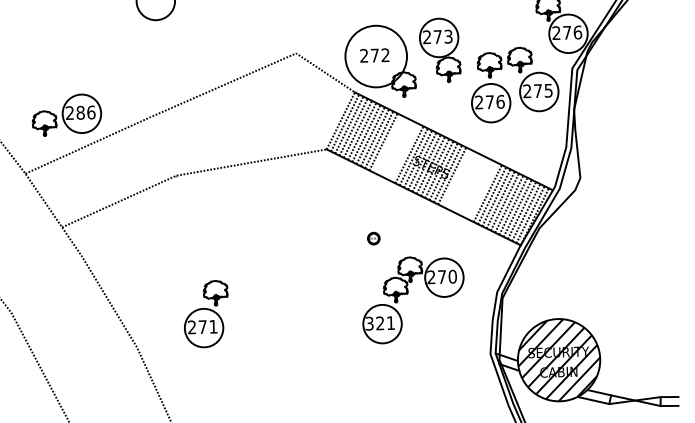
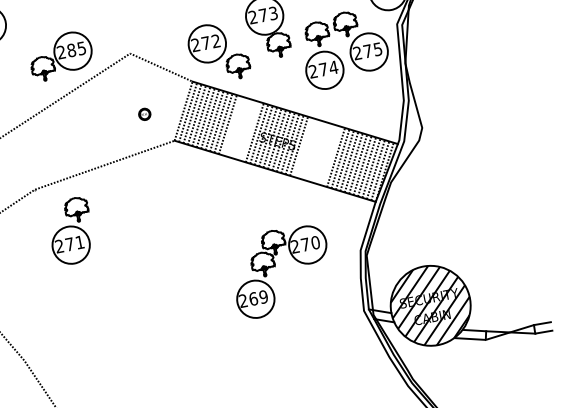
part: (225, 44) -> (61, 56), added
circle: (375, 56) -> (206, 43), size x0.62
text: (500, 101) -> (333, 67), 276 -> 274
part: (373, 238) -> (144, 114), moved
part: (206, 314) -> (71, 231), moved
text: (380, 323) -> (253, 299), 321 -> 269

